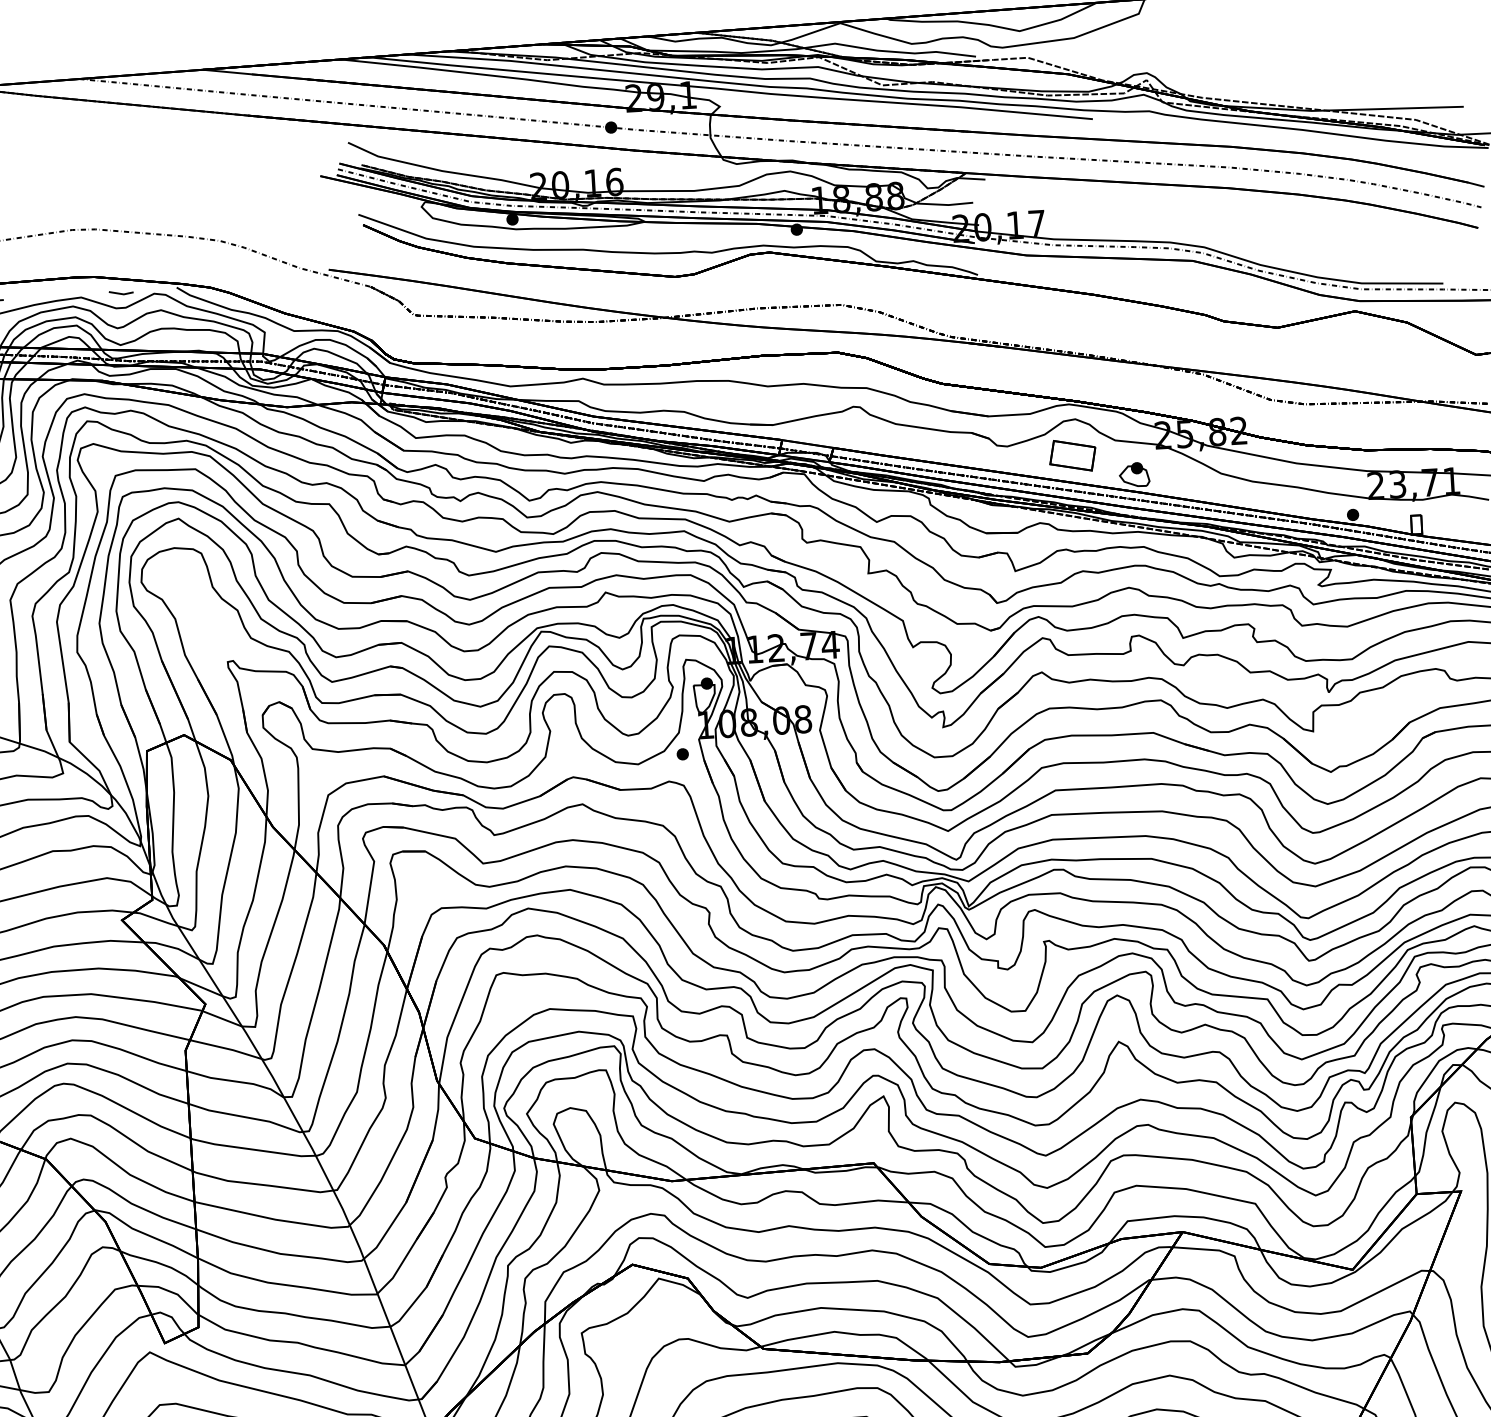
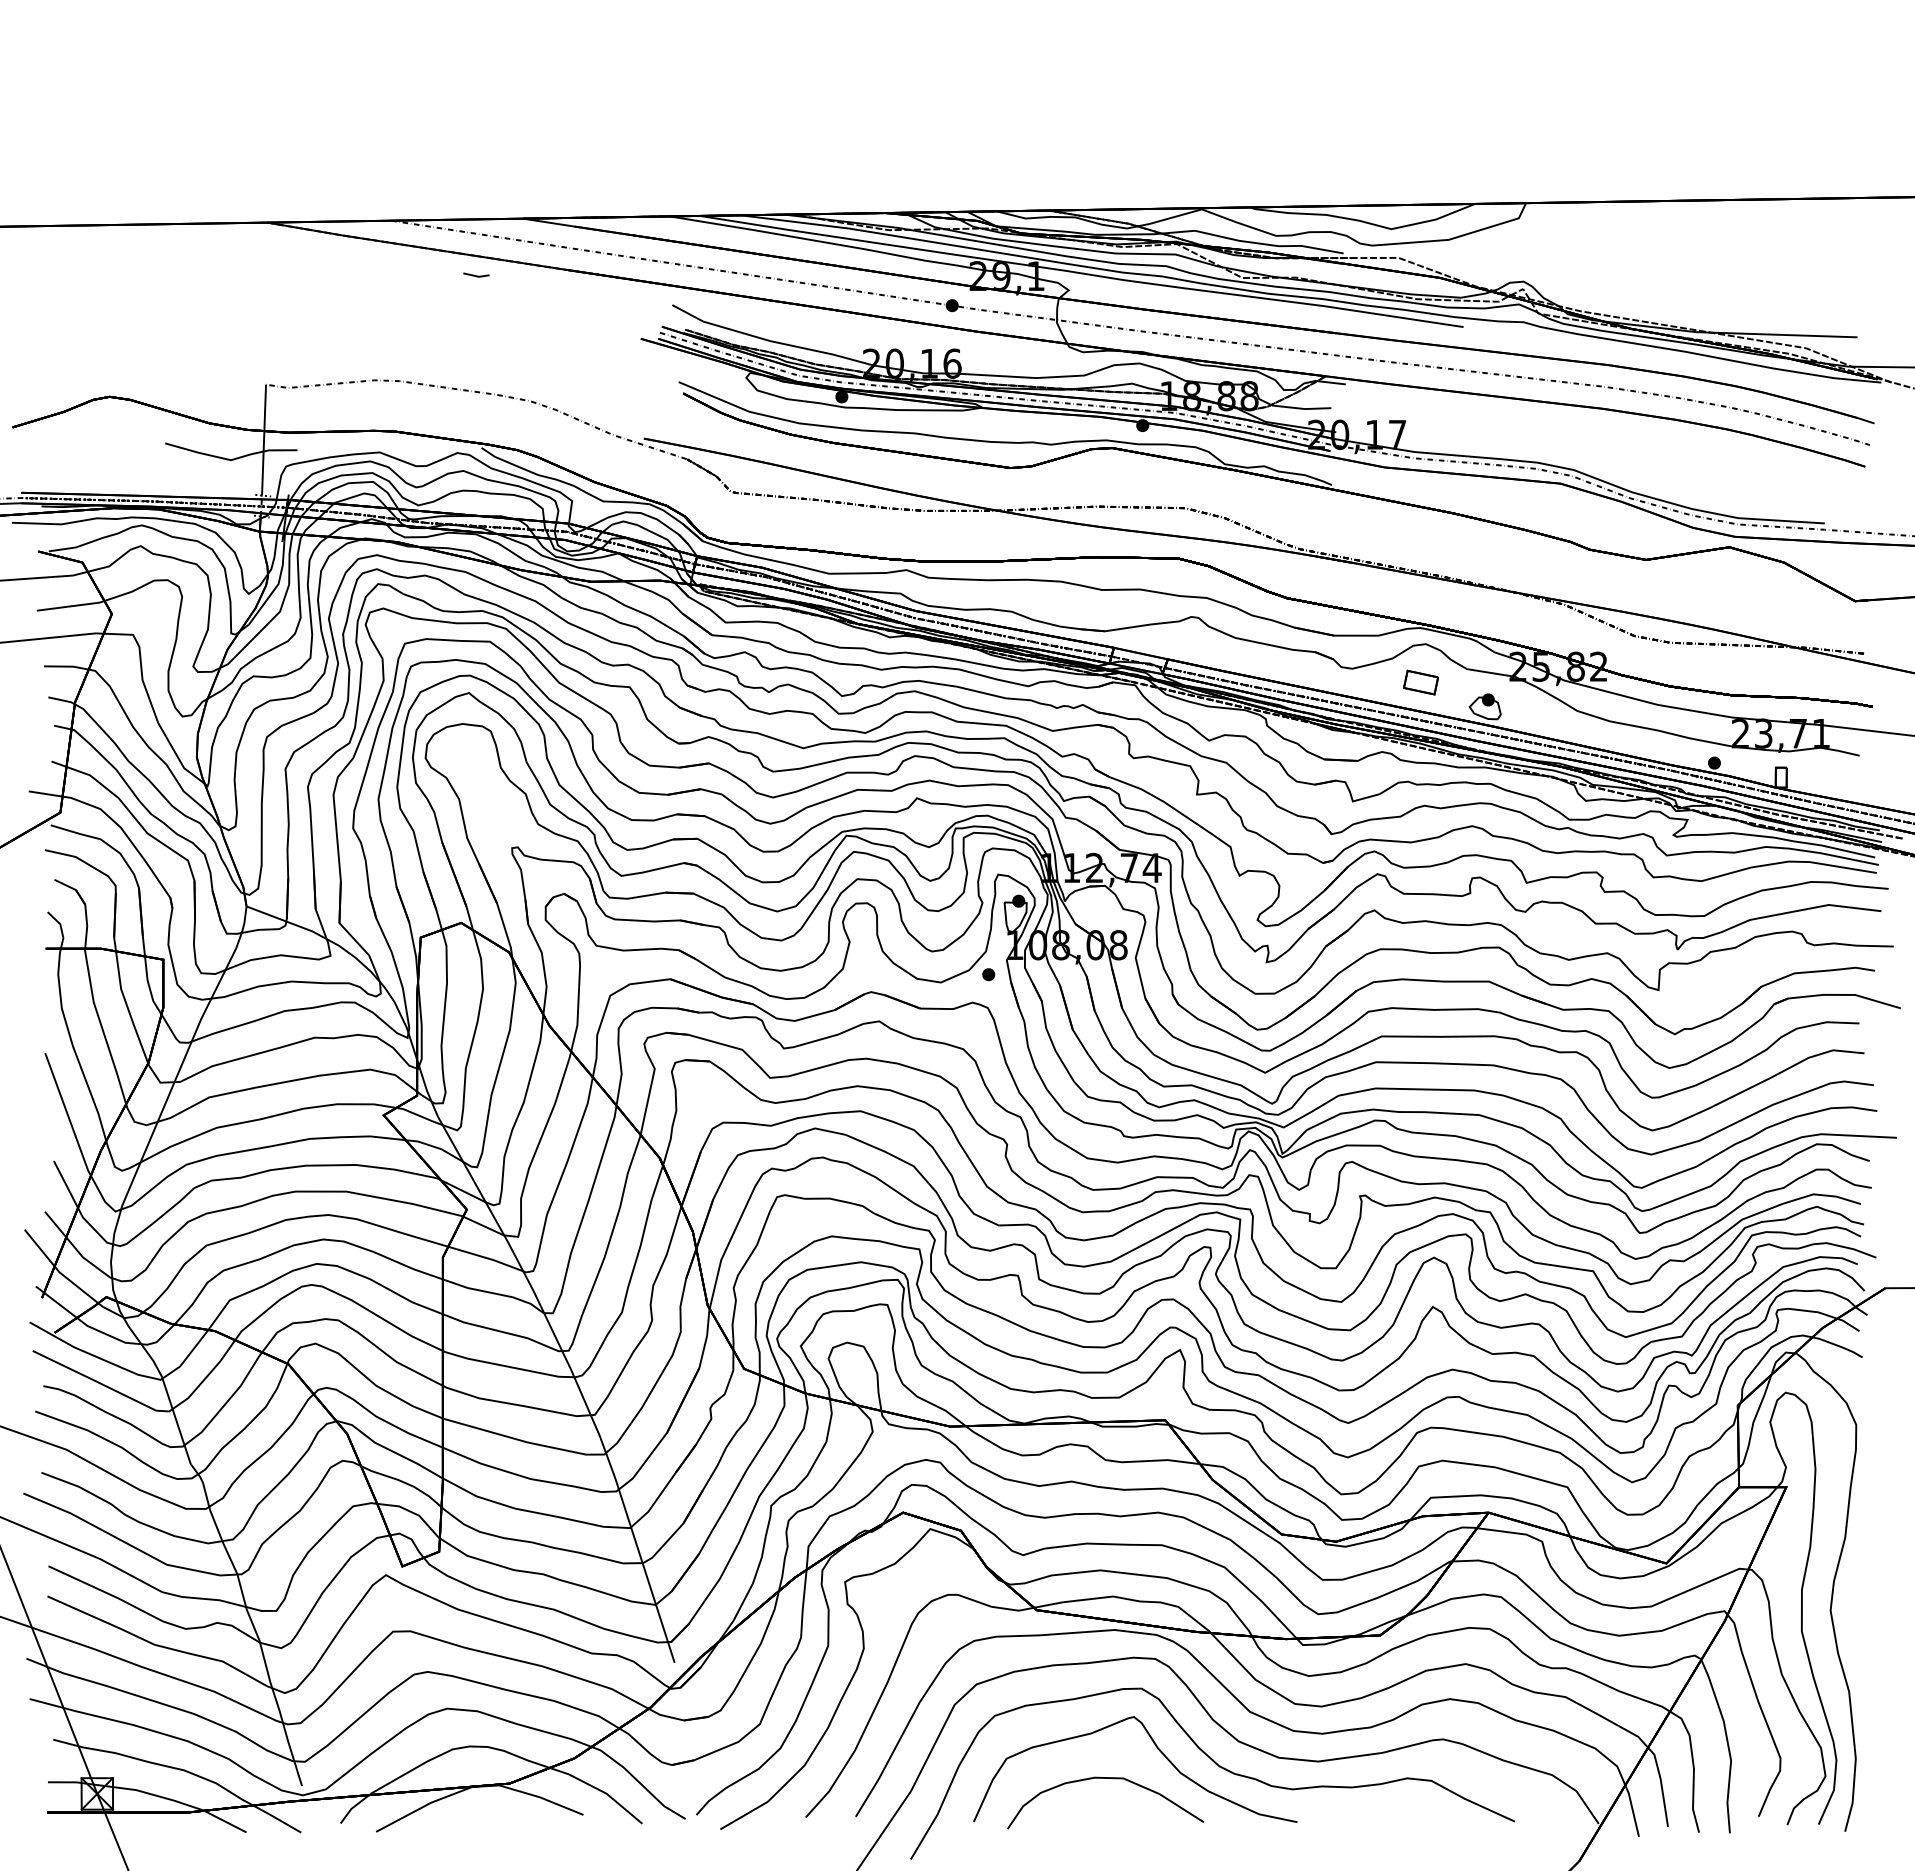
line: (121, 293) -> (476, 275), moved
part: (1072, 455) -> (1420, 682), size x0.7

